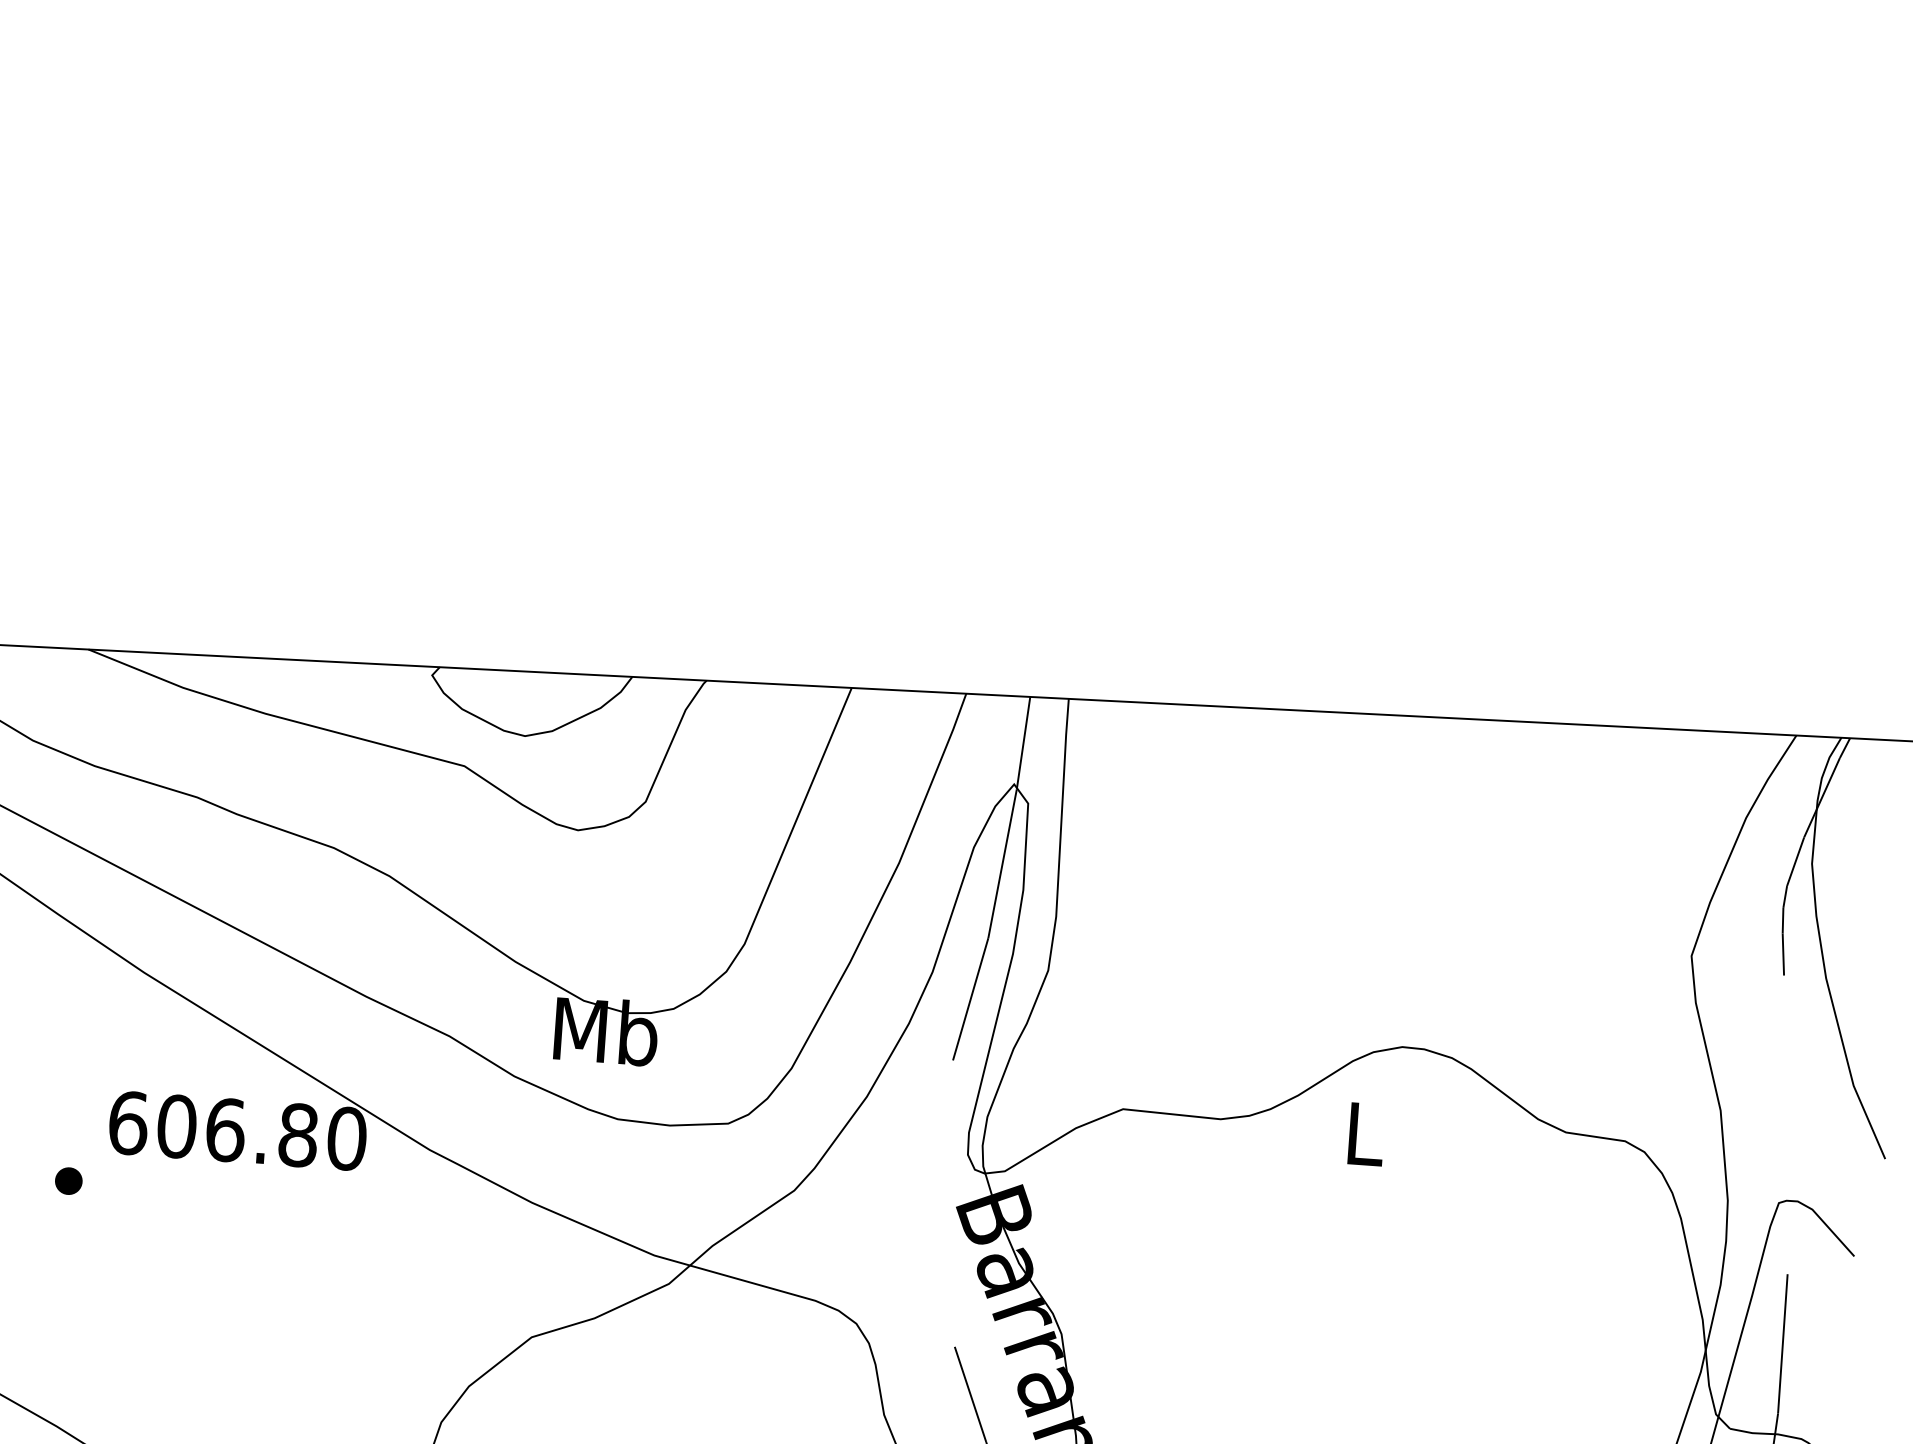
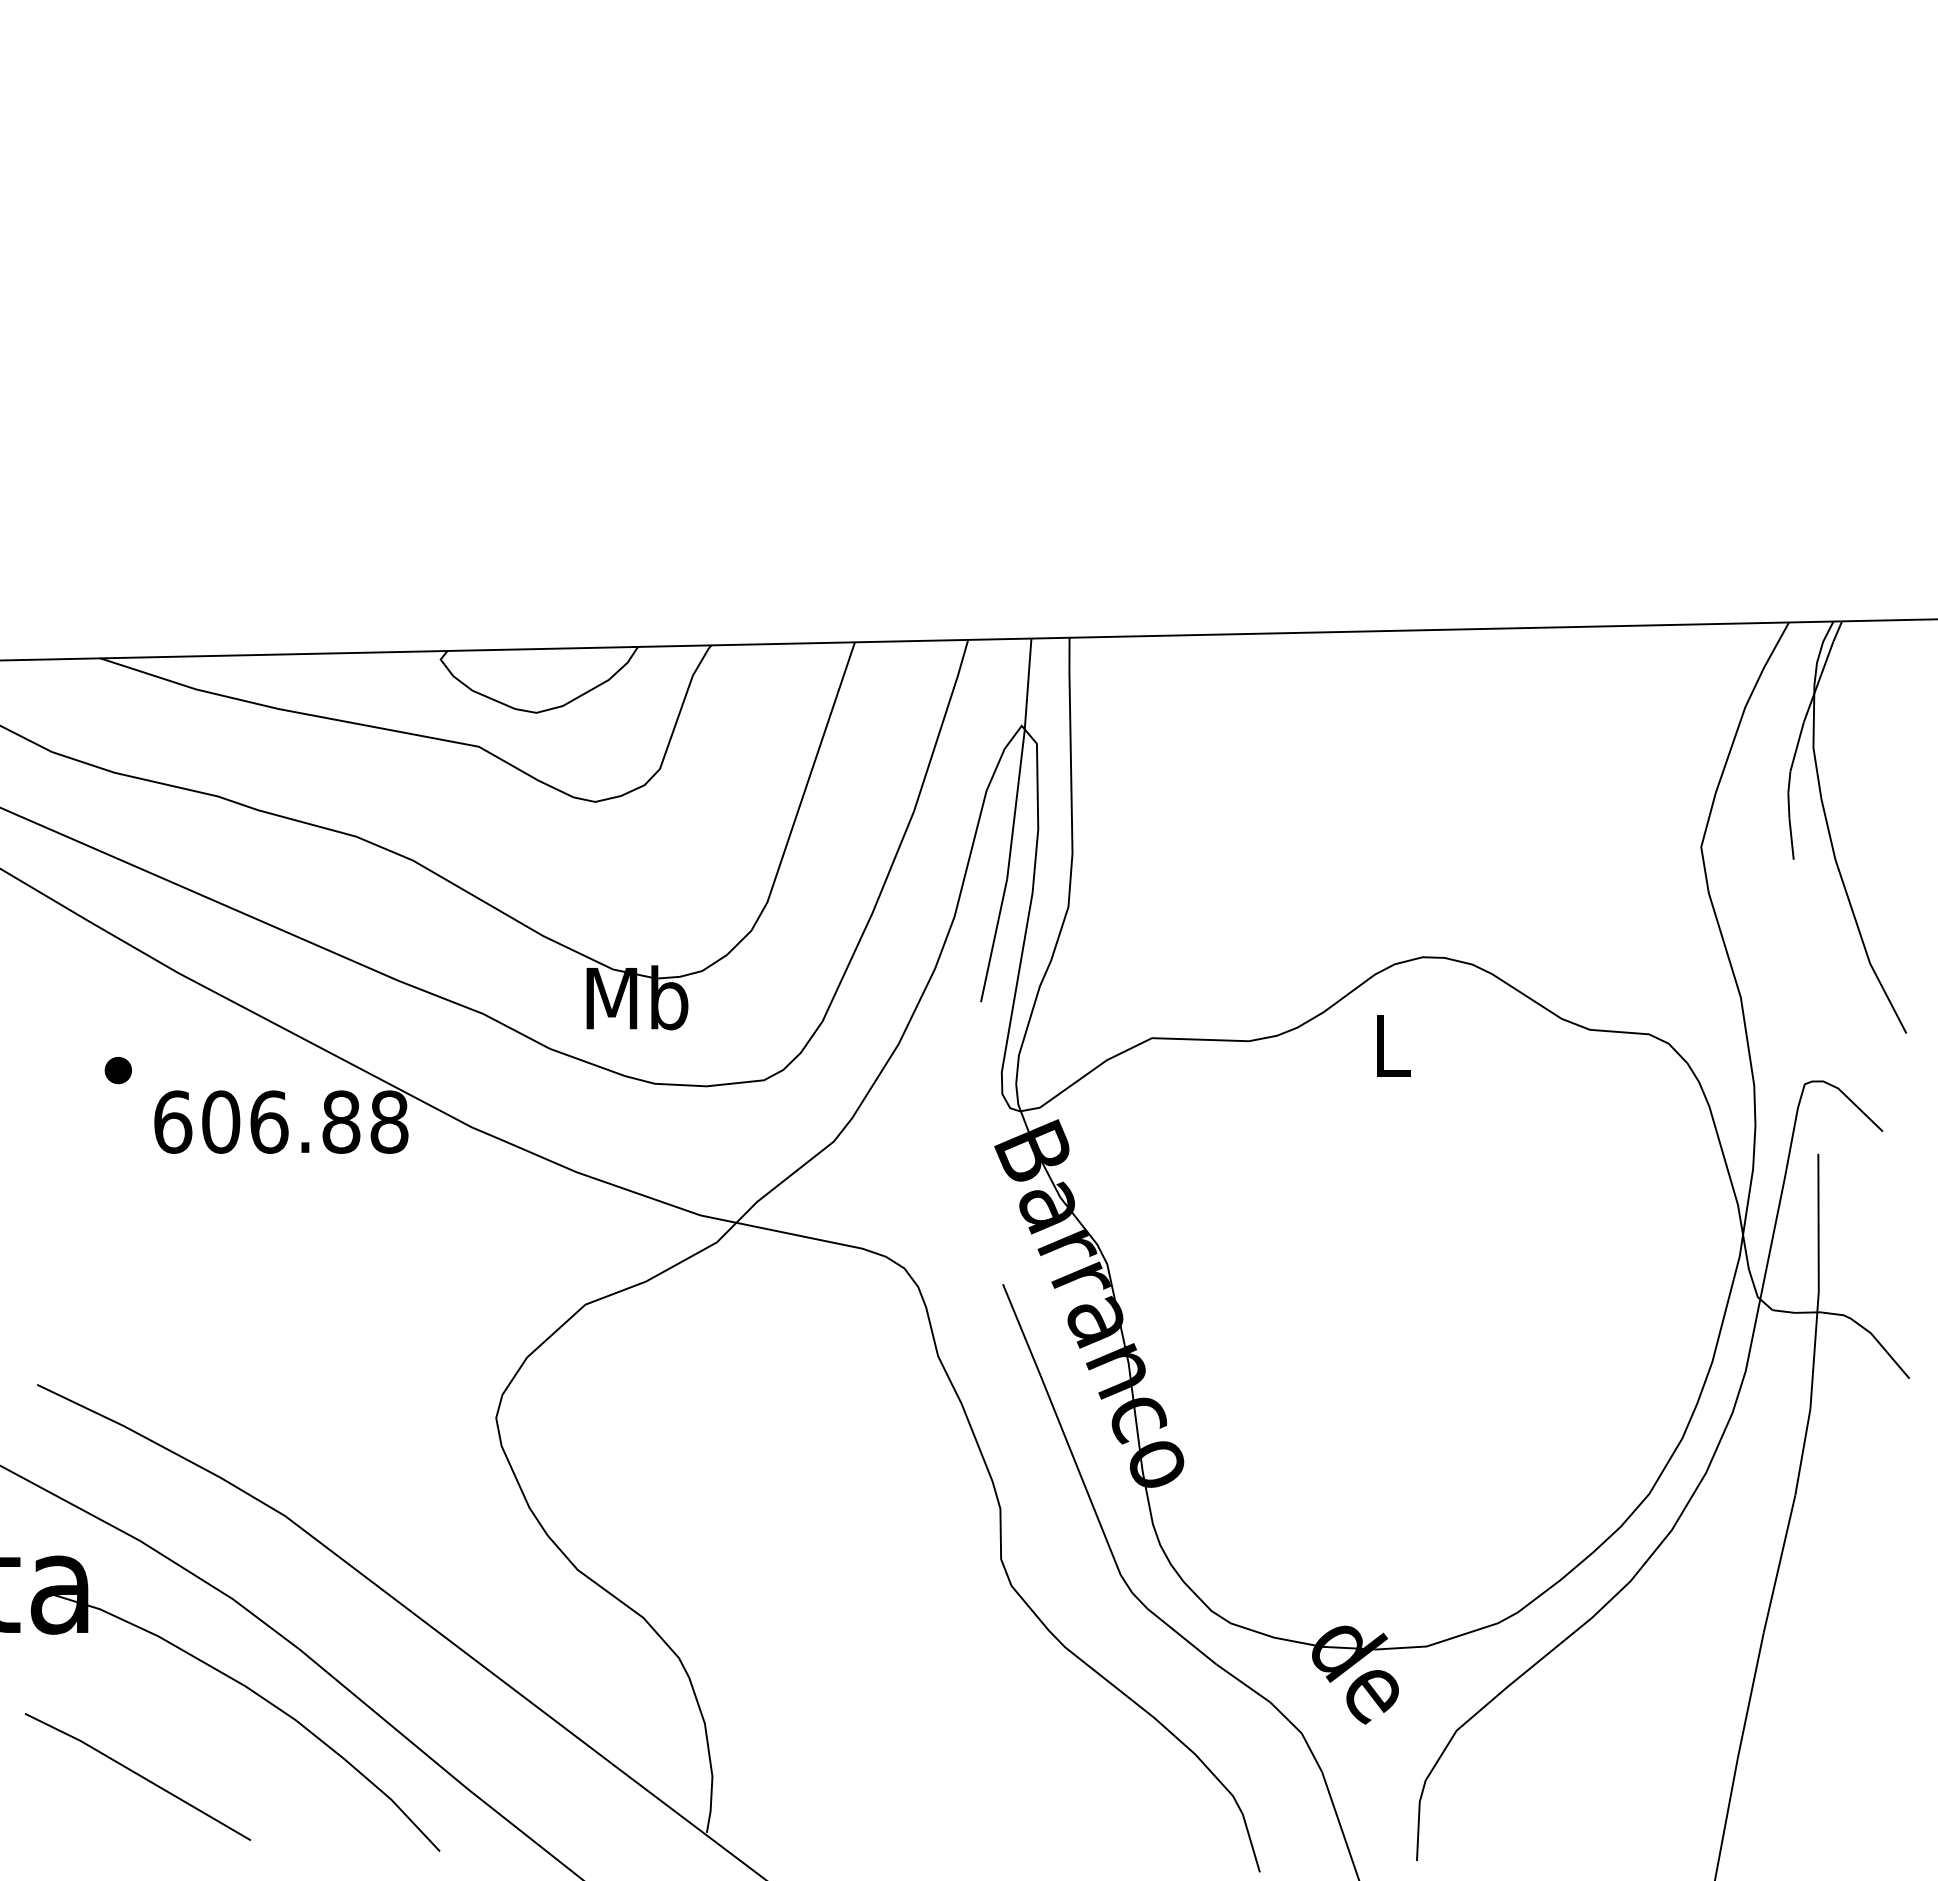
text: (347, 1138) -> (389, 1121), 606.80 -> 606.88
part: (67, 1181) -> (117, 1070), moved

